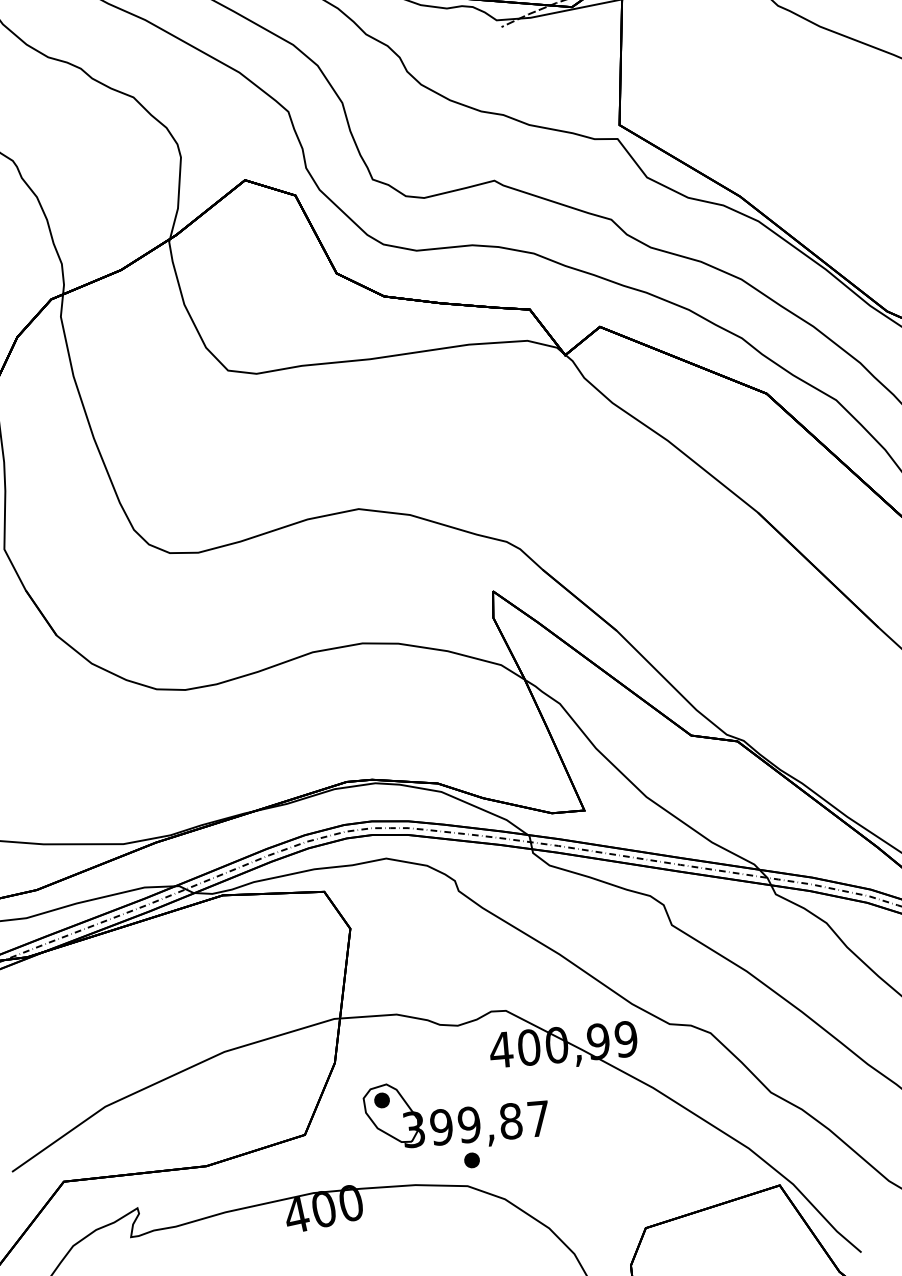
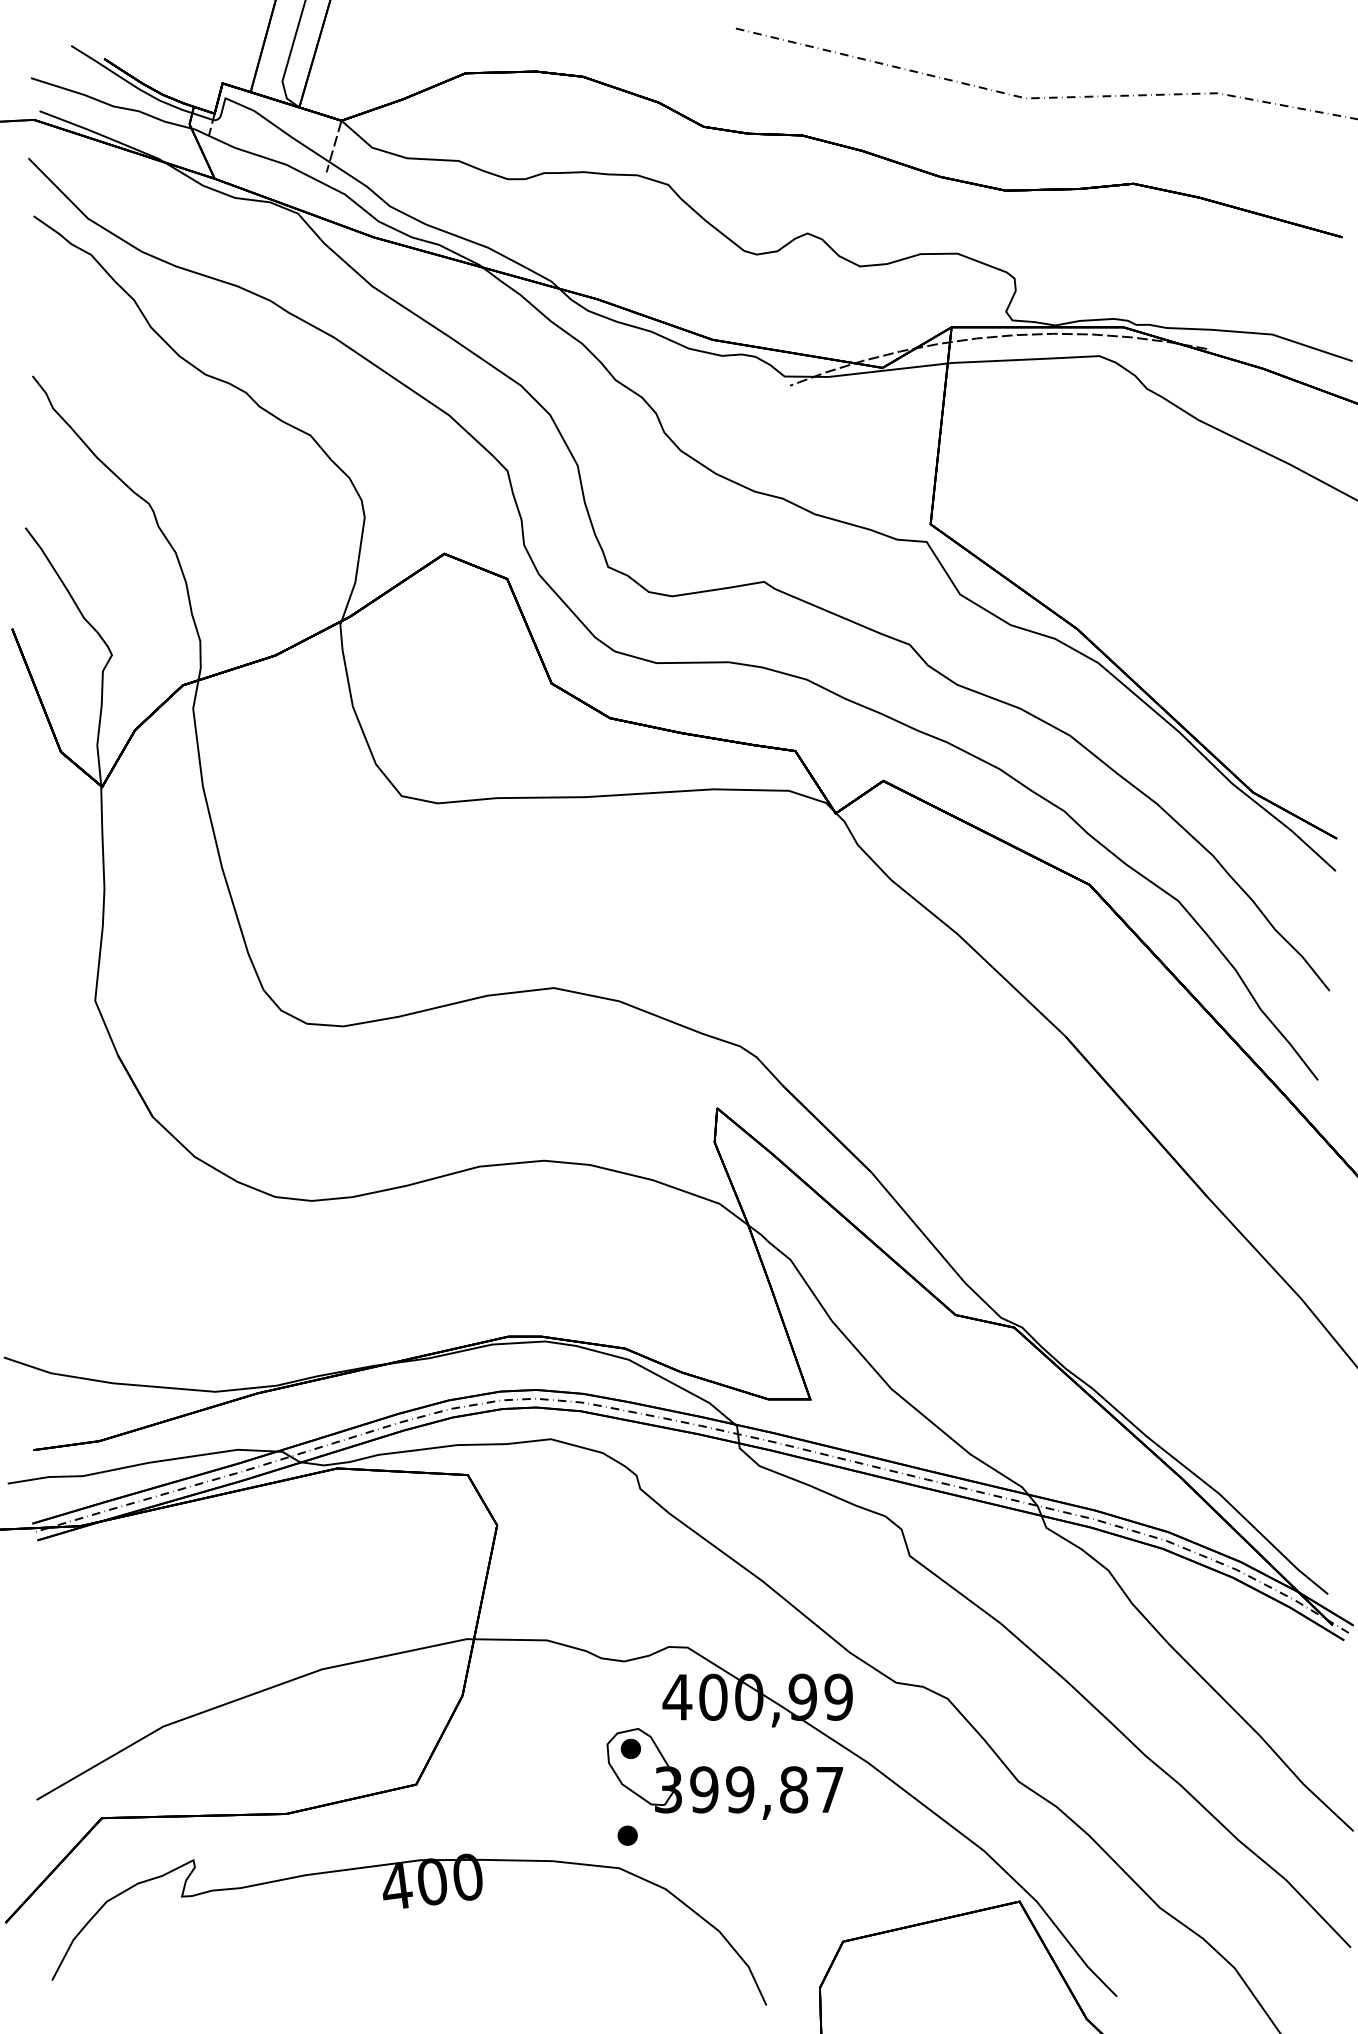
part: (456, 1113) -> (724, 1773), moved

